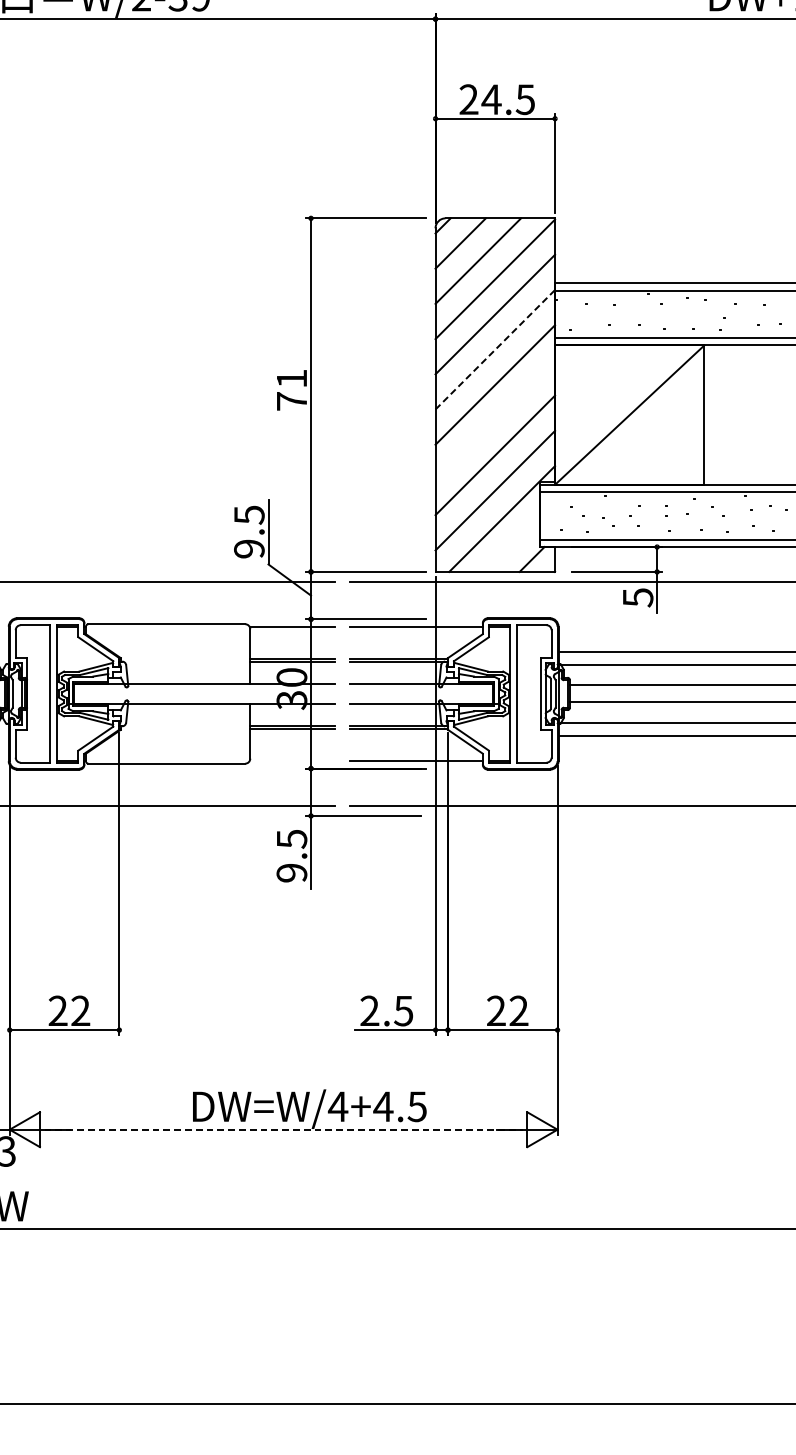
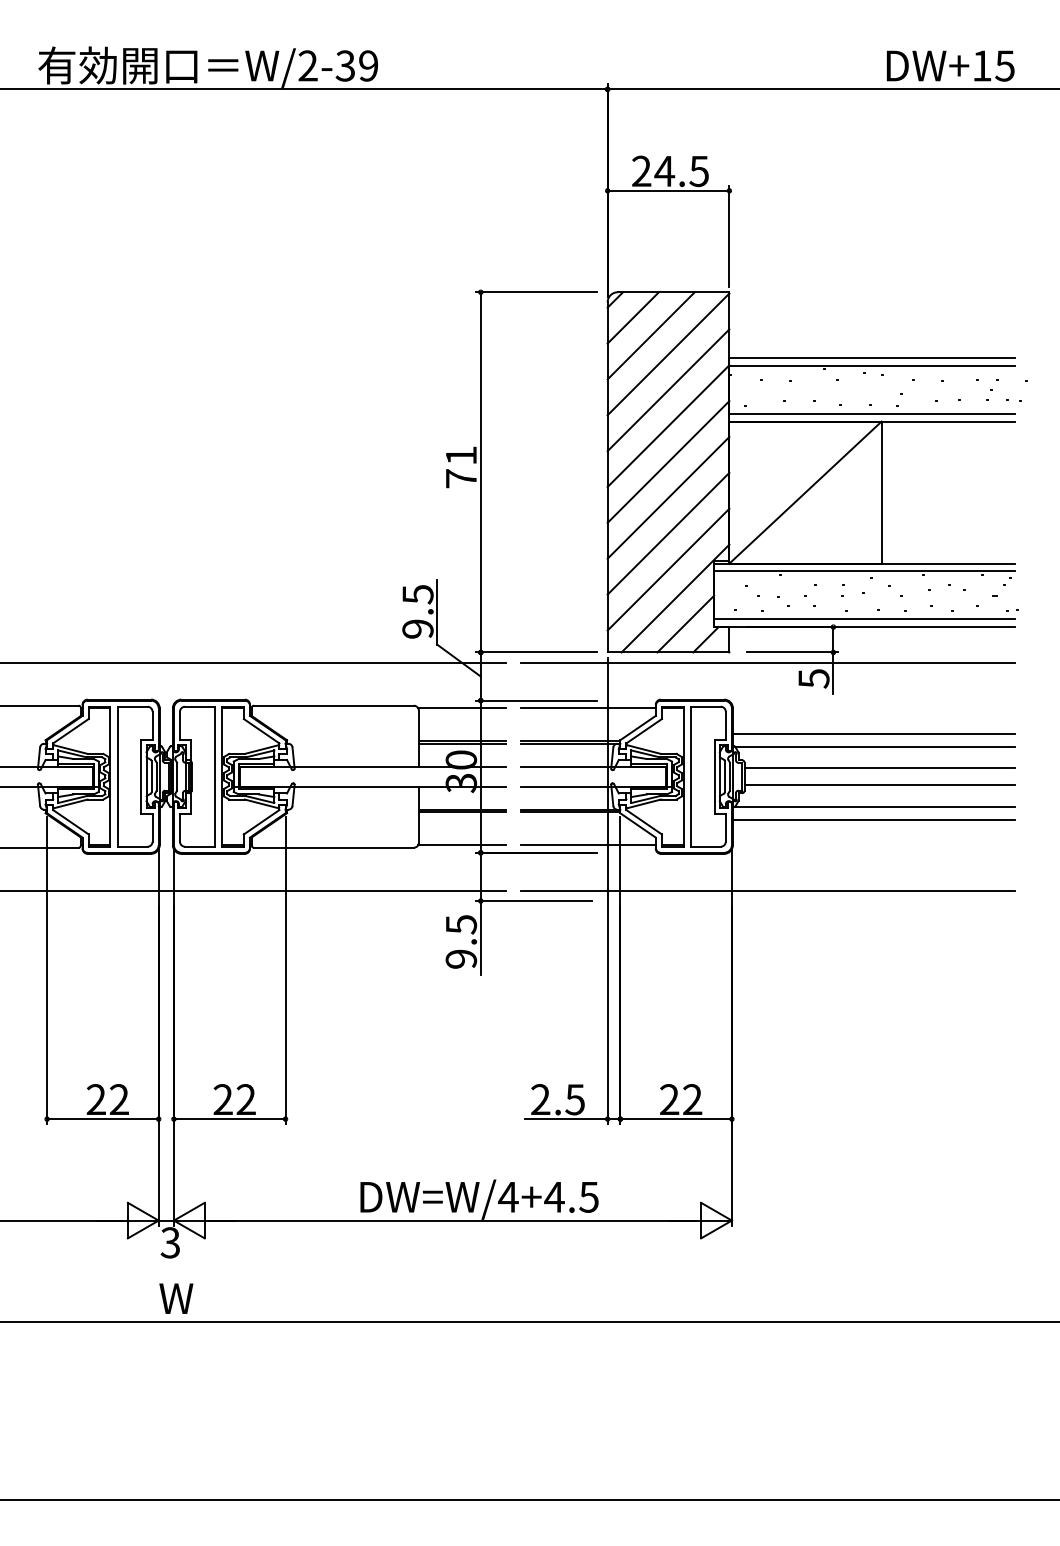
line: (495, 349) -> (668, 425), dashed -> solid
line: (495, 419) -> (668, 497), added
line: (511, 543) -> (685, 623), added
line: (292, 761) -> (461, 845), added
line: (284, 1129) -> (453, 1220), dashed -> solid

